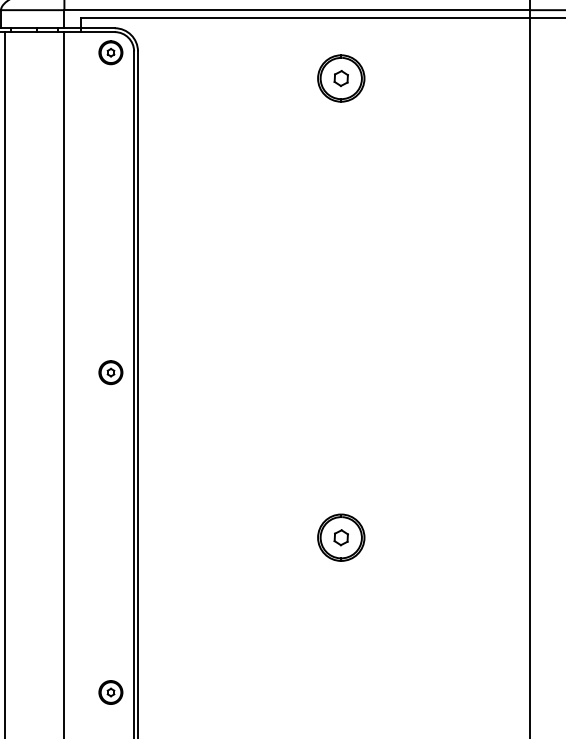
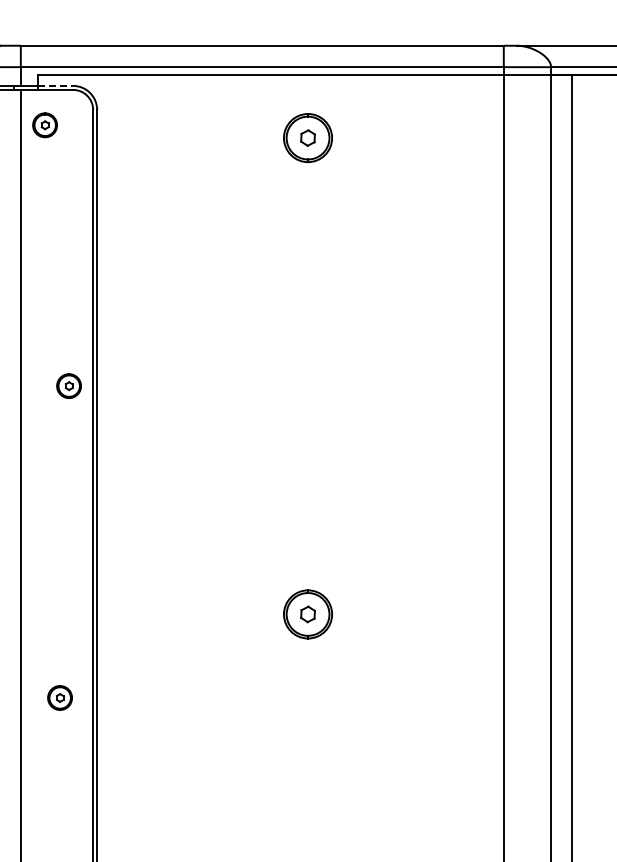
line: (97, 27) -> (55, 85), solid -> dashed
part: (110, 52) -> (44, 125), moved
part: (110, 371) -> (68, 385), moved
part: (110, 692) -> (59, 697), moved

